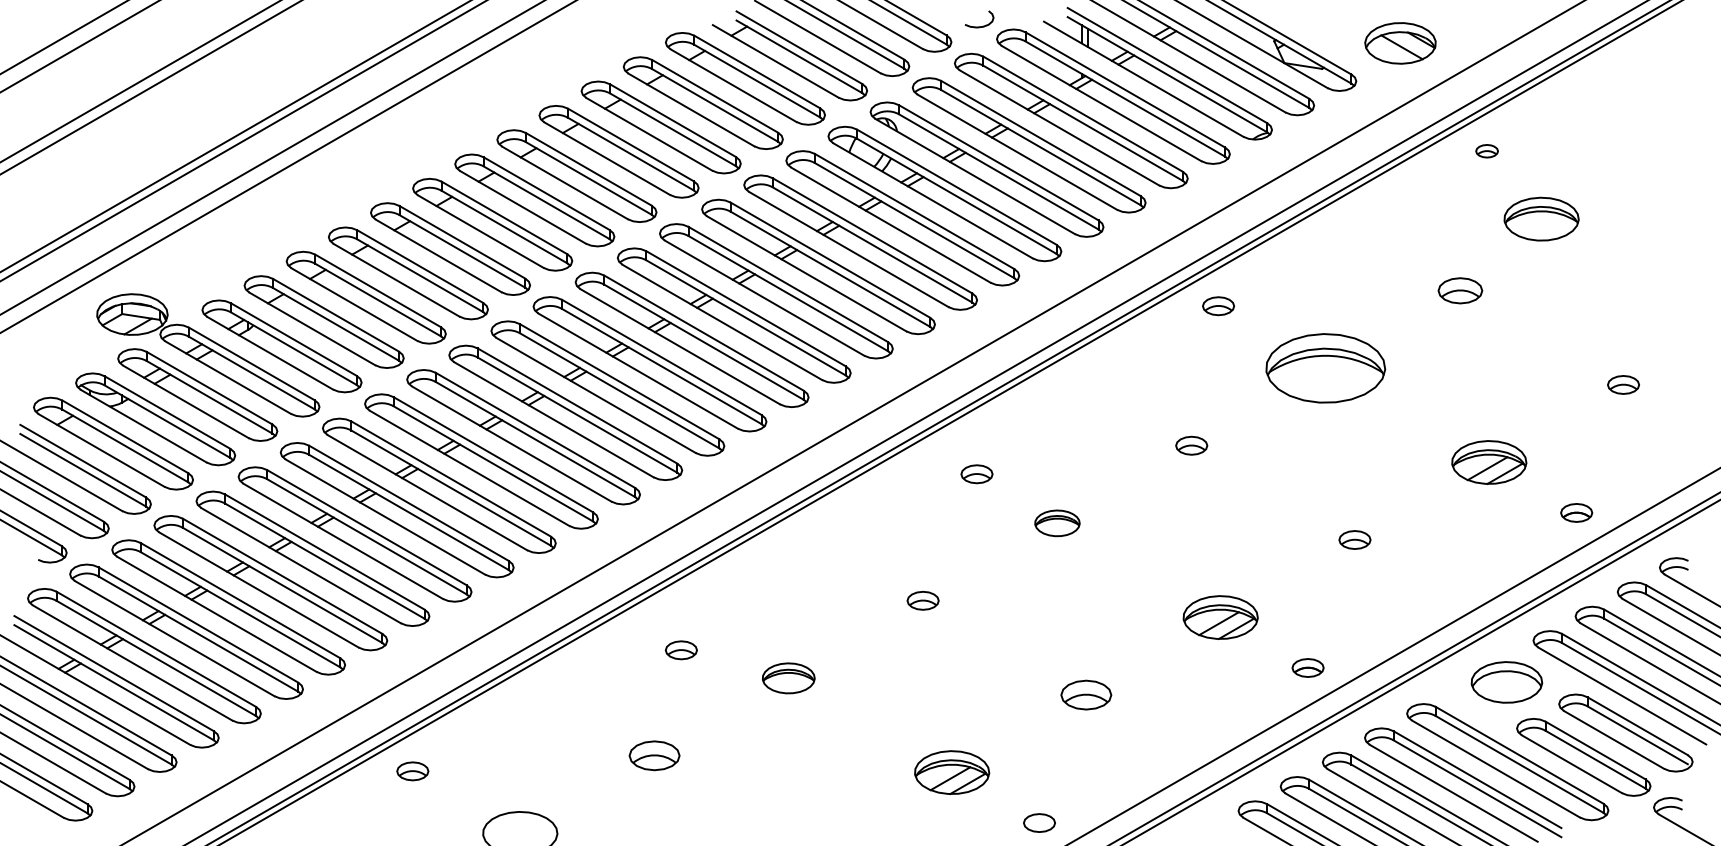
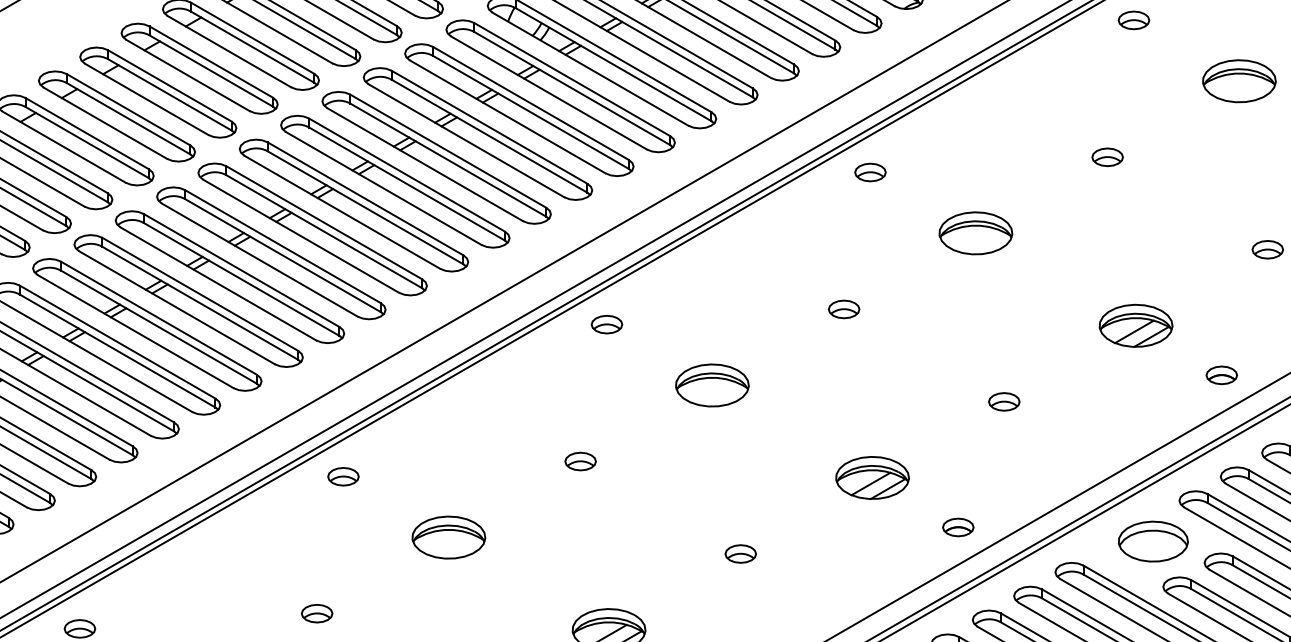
part: (1486, 151) -> (1133, 20), size x1.43
part: (1541, 218) -> (1239, 80), moved
part: (1459, 290) -> (1106, 157), size x0.71
part: (1326, 367) -> (976, 232), size x0.62
part: (976, 474) -> (606, 324), moved
part: (1057, 523) -> (712, 385), size x1.67
part: (680, 650) -> (342, 476), moved
part: (788, 678) -> (448, 537), size x1.43
part: (1086, 694) -> (740, 553), size x0.62
part: (654, 755) -> (317, 613), size x0.62

